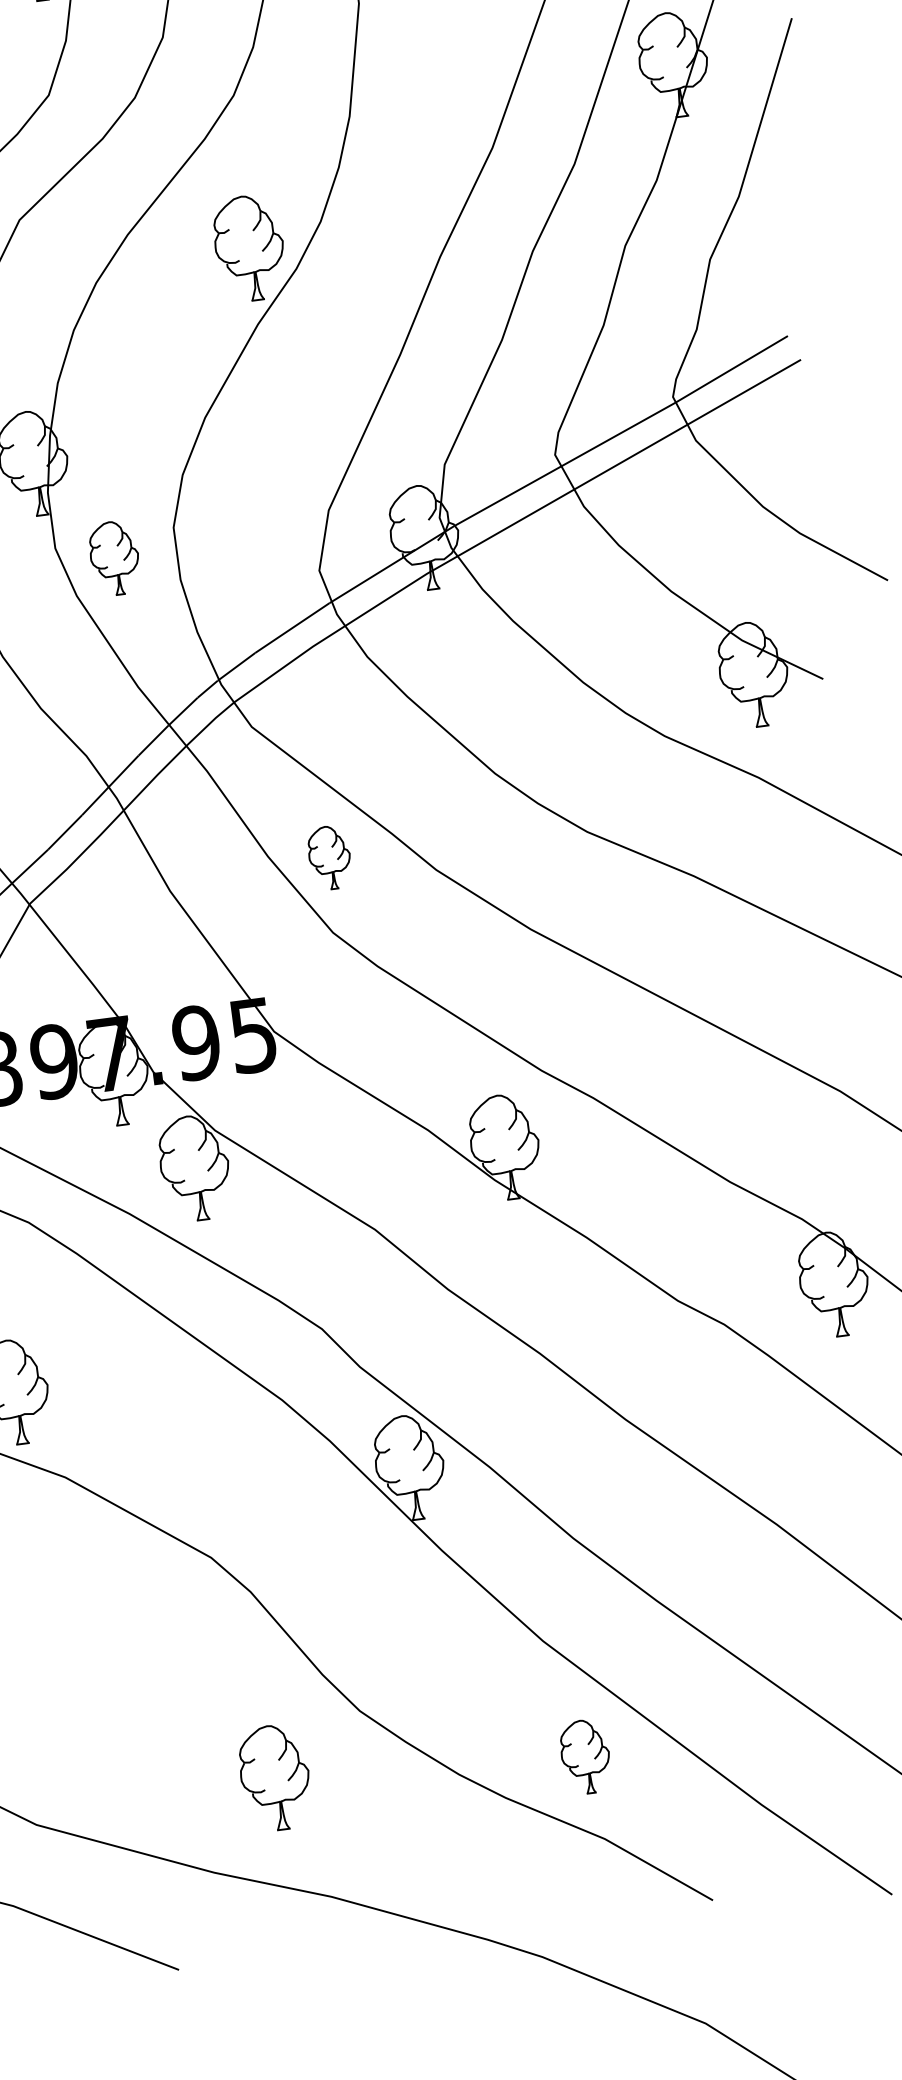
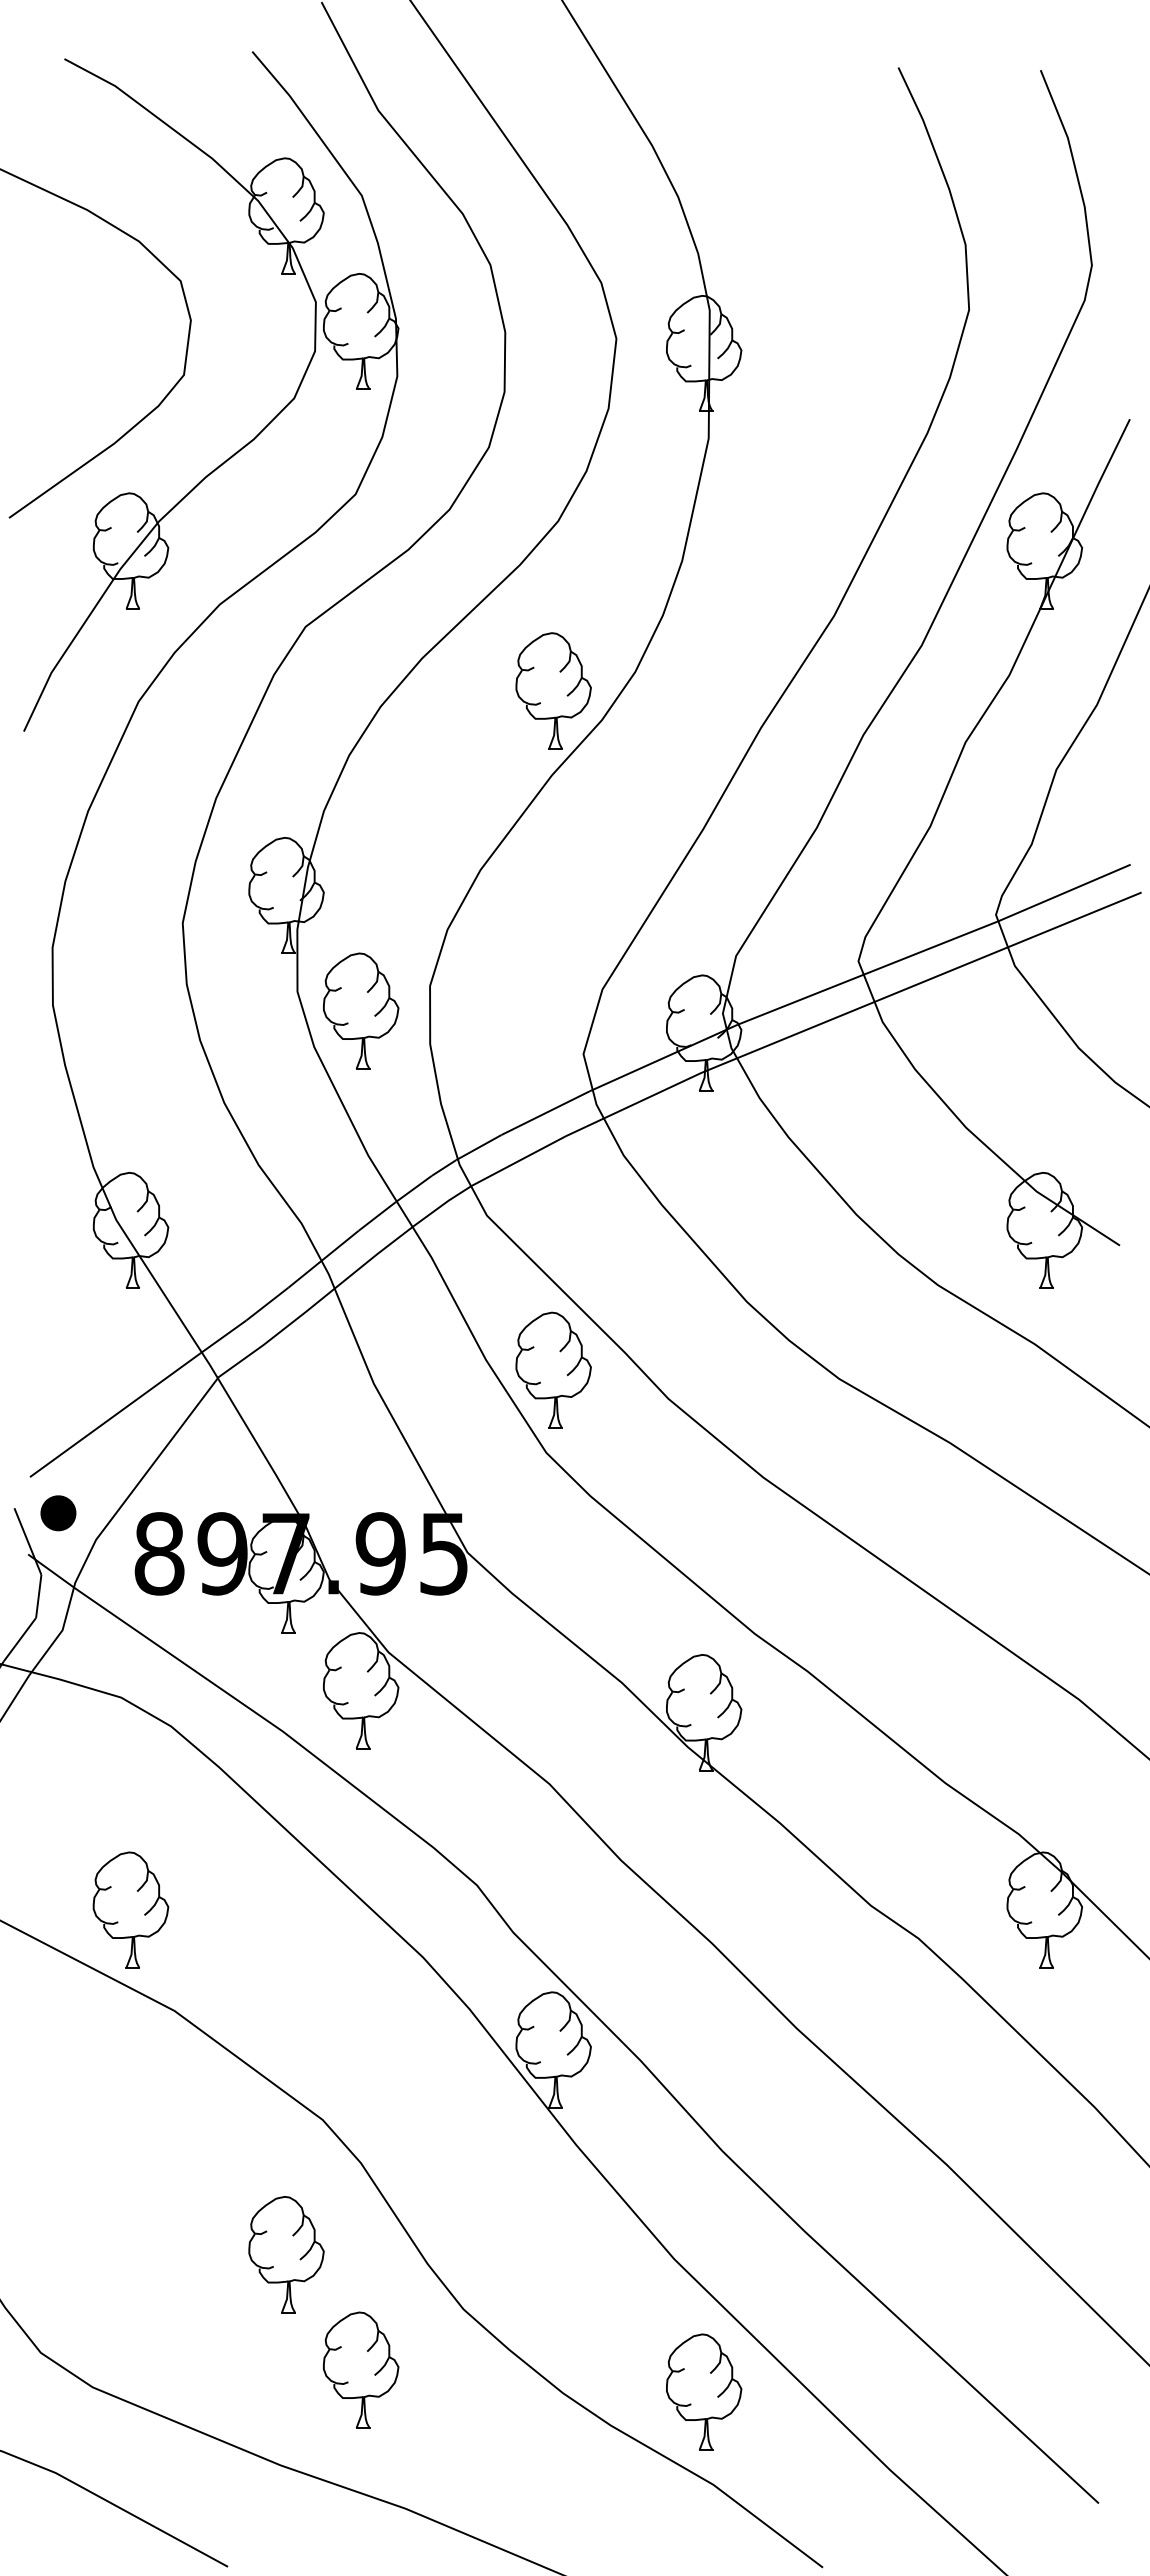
part: (114, 557) -> (361, 1010), size x1.43
part: (329, 857) -> (553, 1369), size x1.67
part: (194, 1682) -> (286, 2254), added
part: (585, 1756) -> (704, 2391), size x1.43

